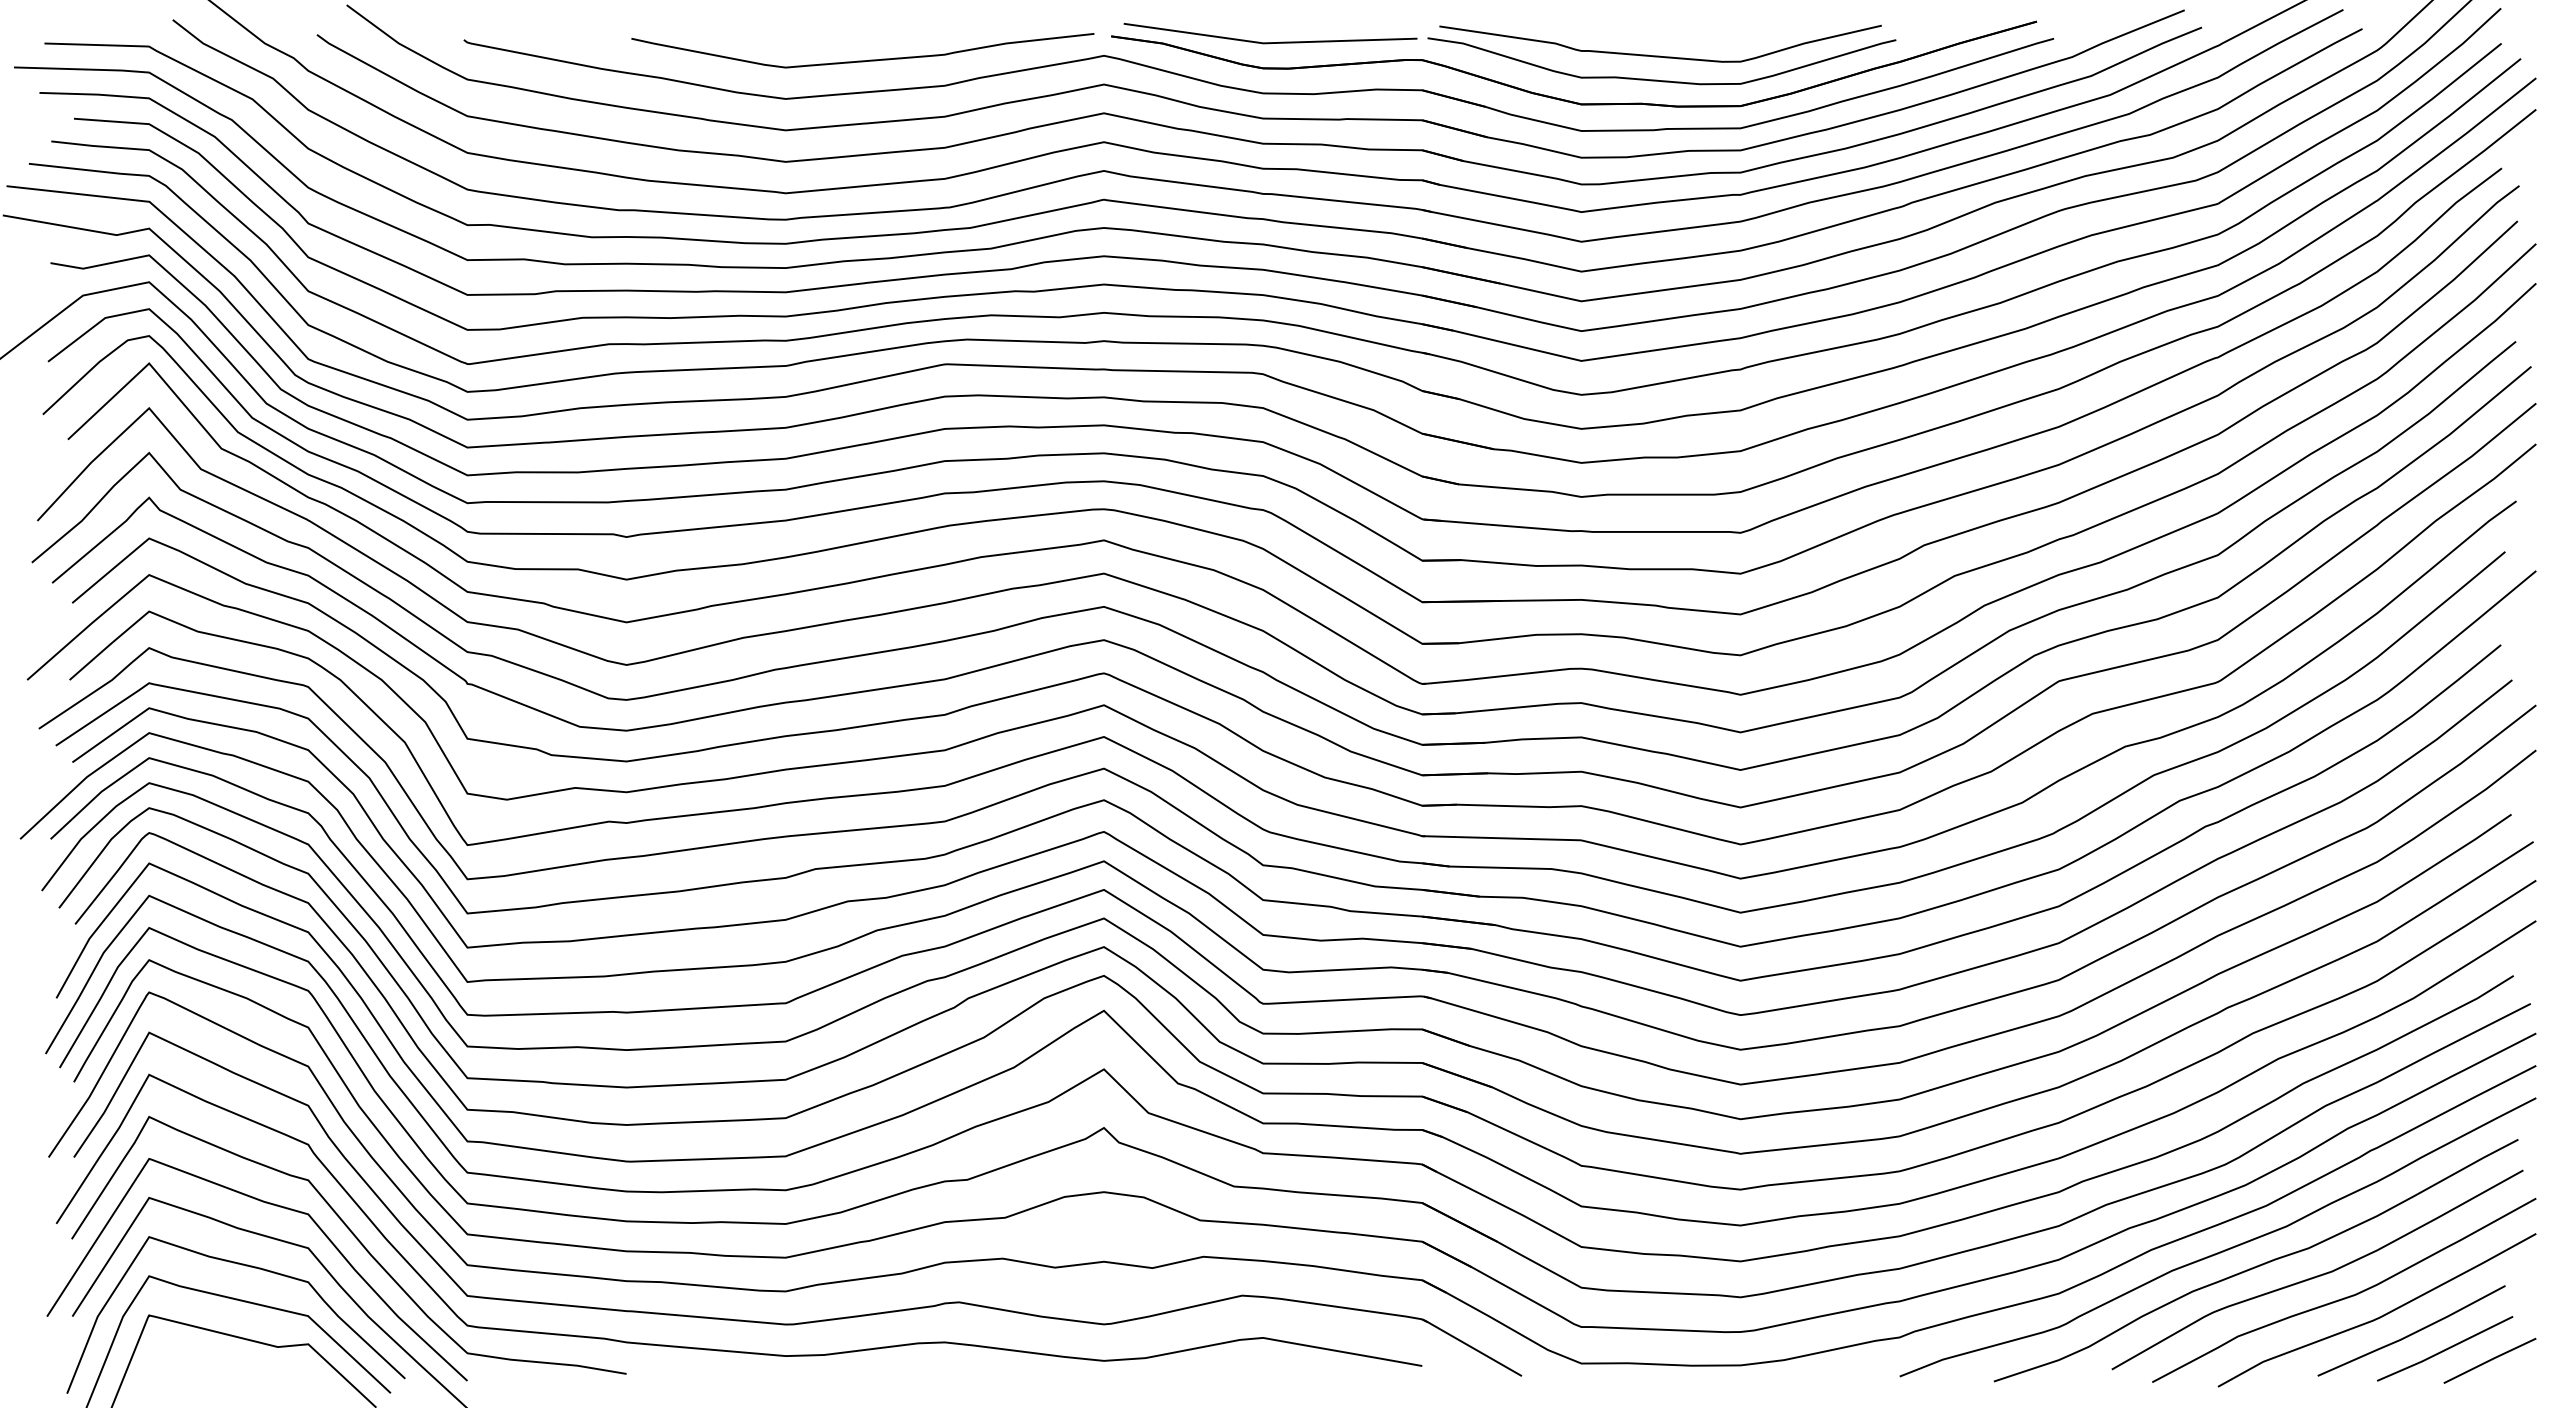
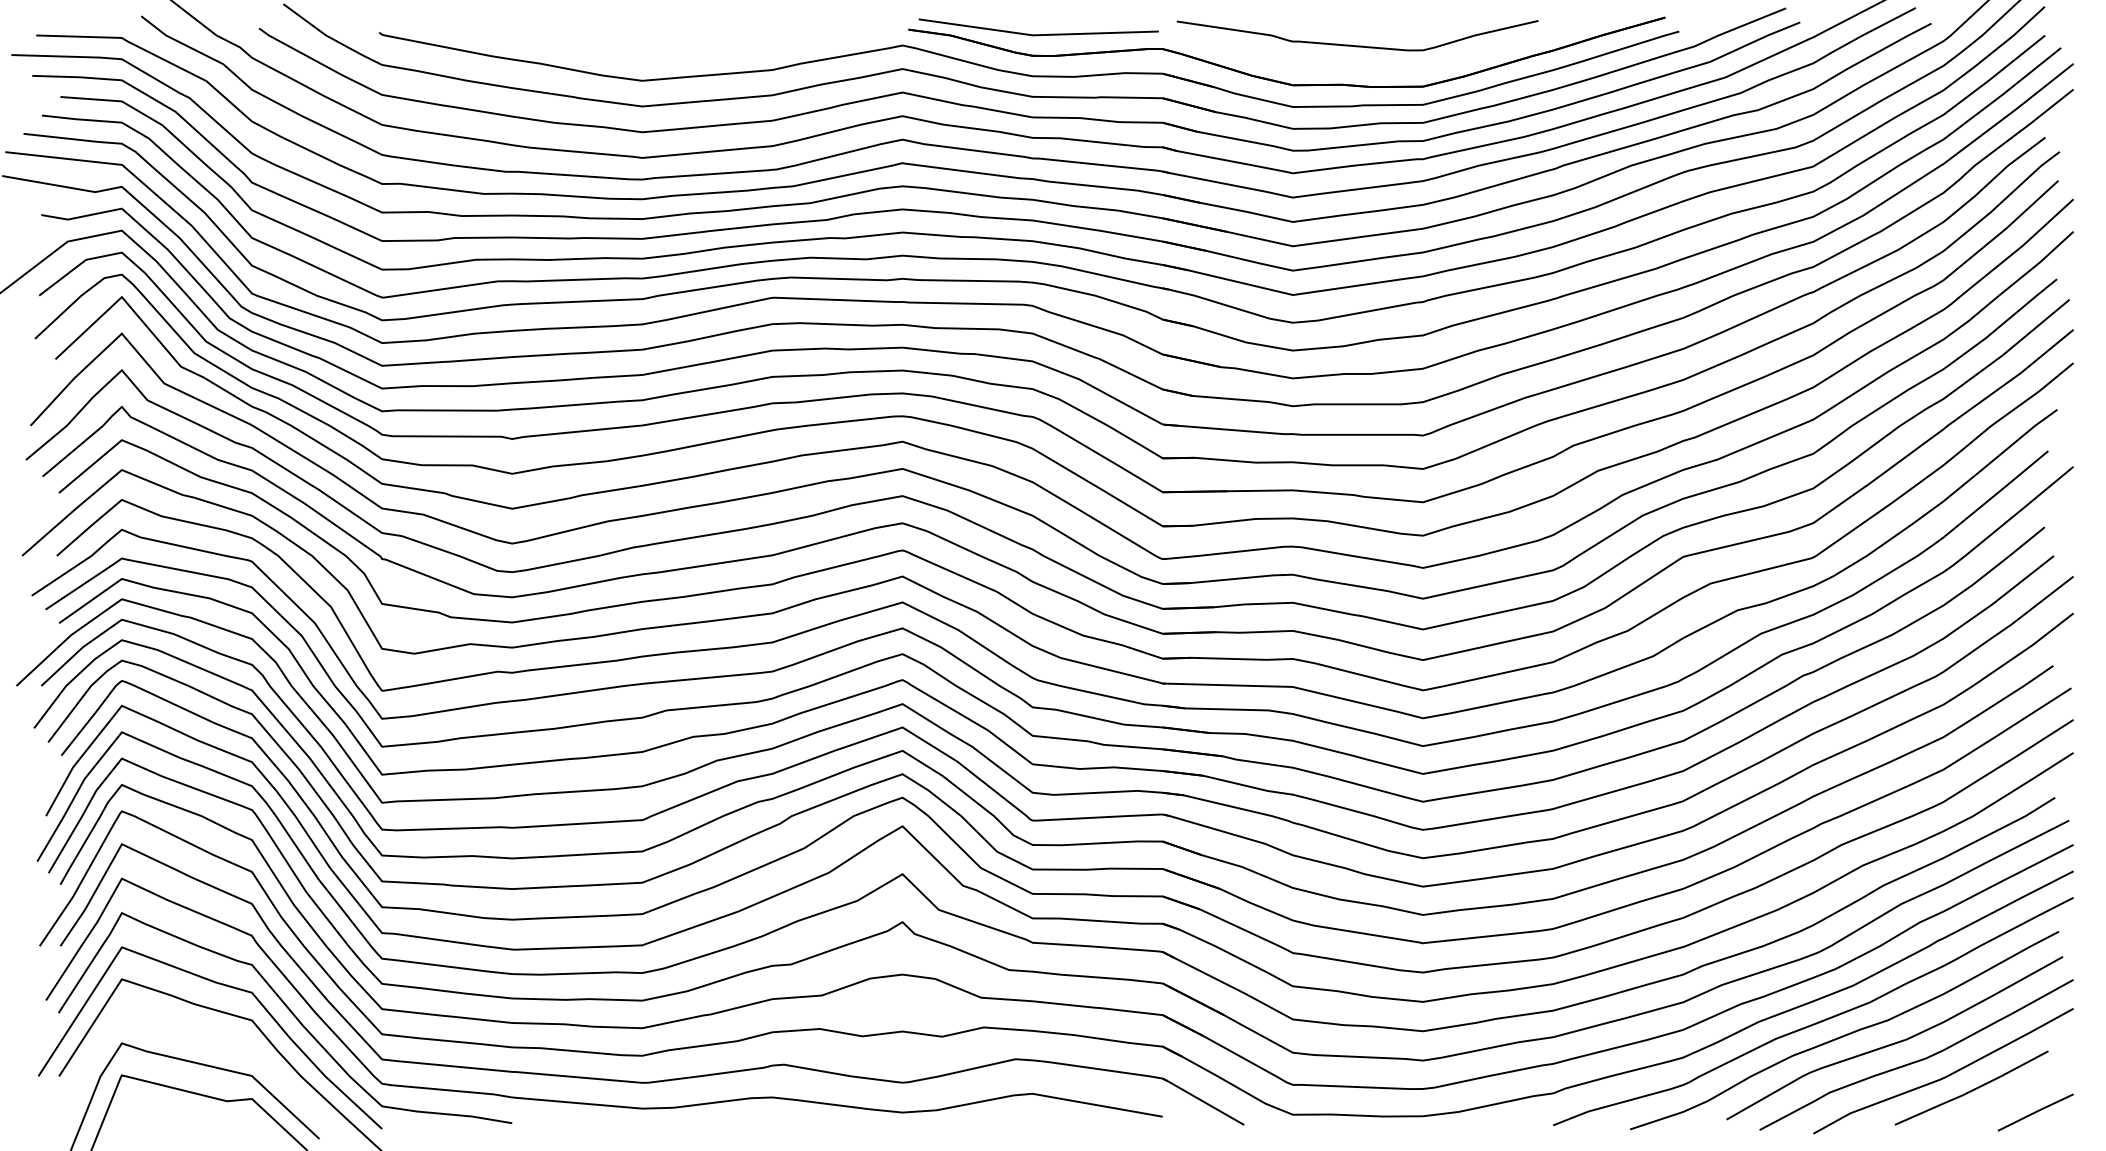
curve: (862, 60) -> (705, 49), removed
curve: (1657, 79) -> (1355, 64), removed
curve: (246, 1266) -> (201, 1035), removed
line: (2445, 1348) -> (1999, 1102), removed

